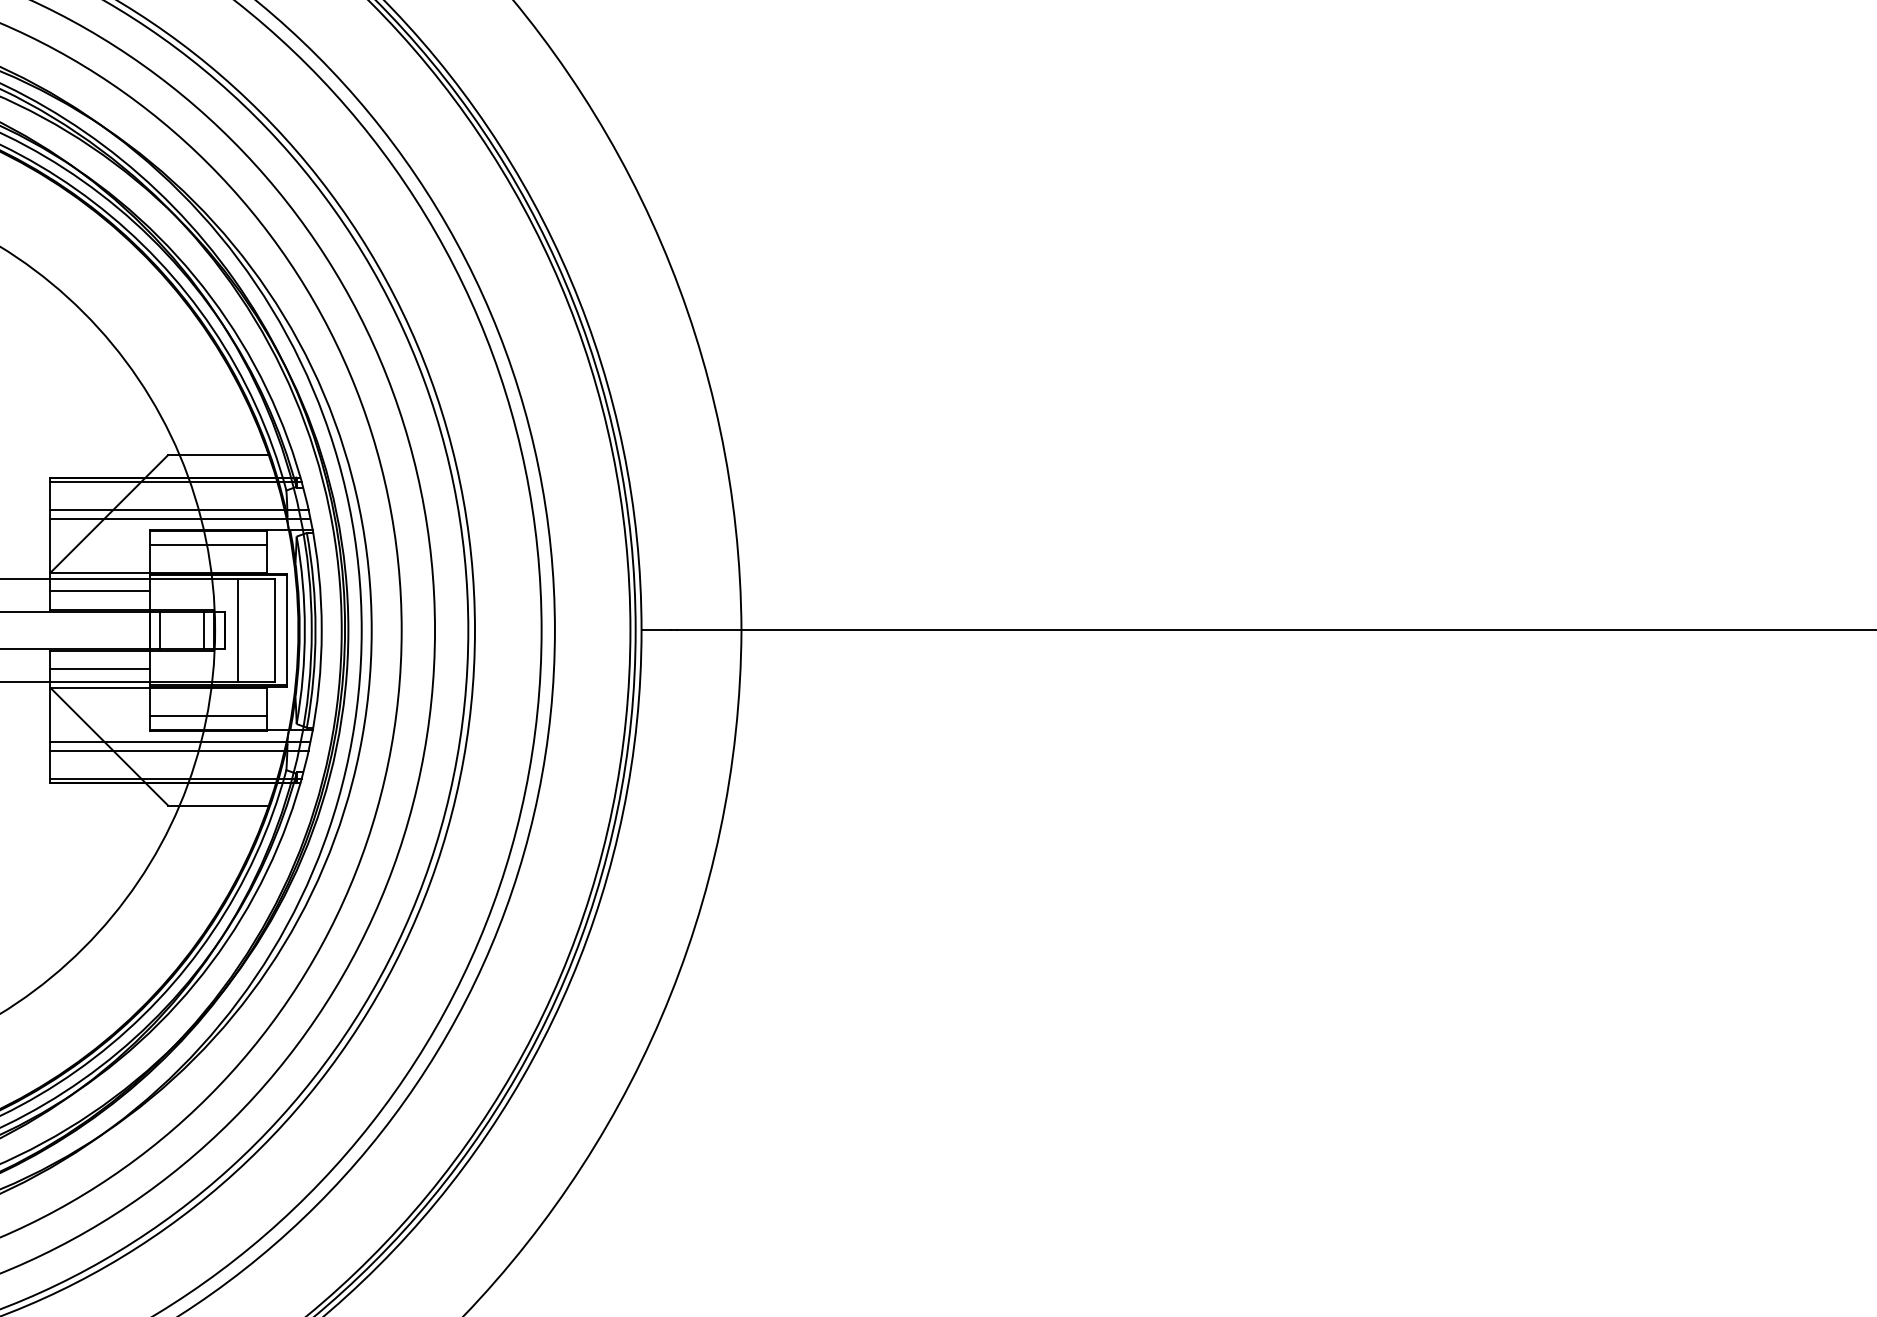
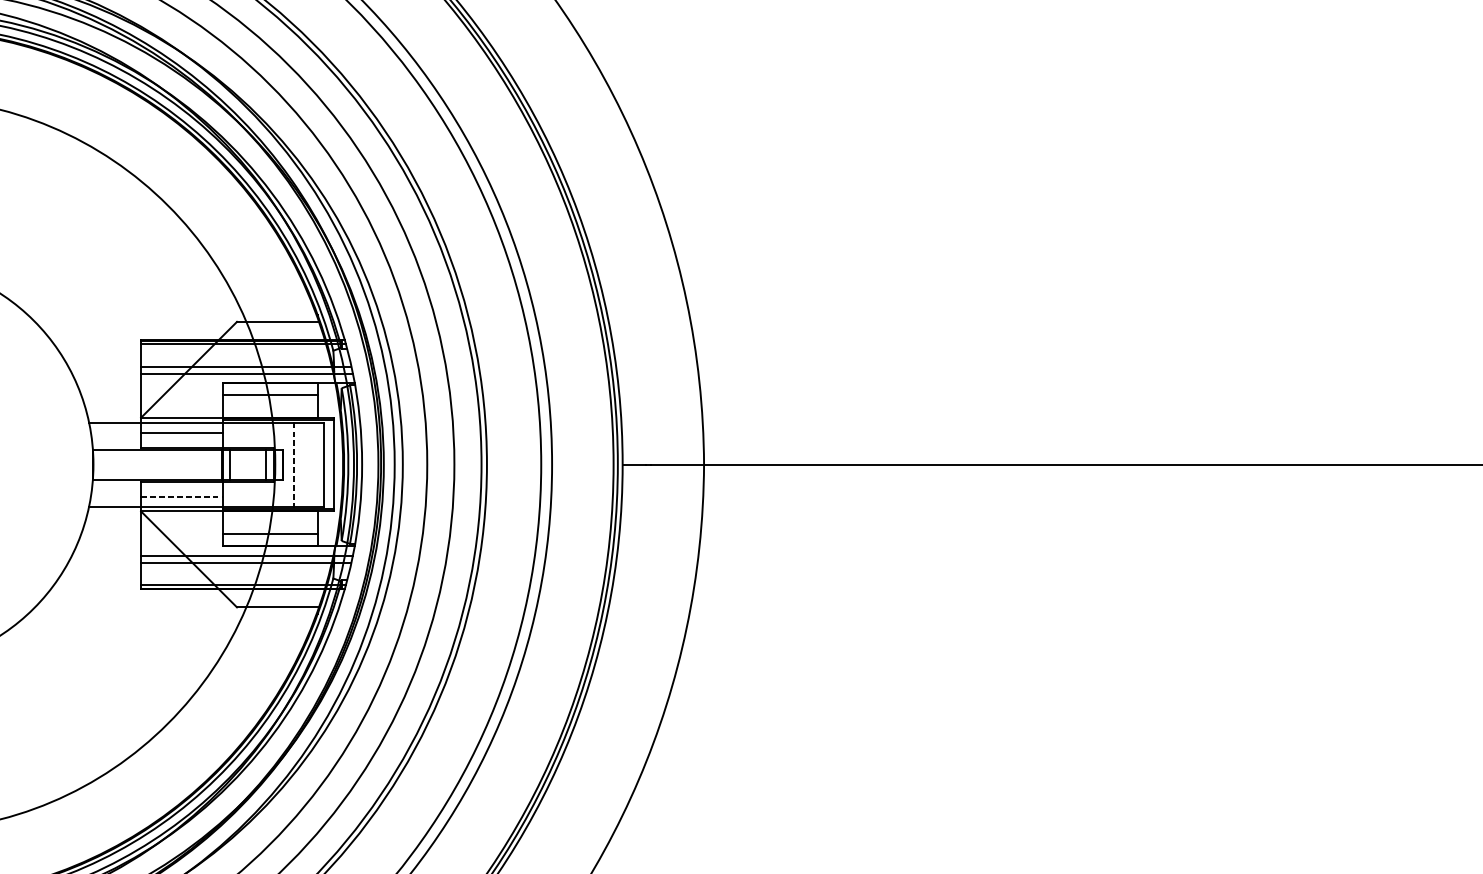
line: (238, 630) -> (294, 464), solid -> dashed
line: (100, 669) -> (181, 496), solid -> dashed

